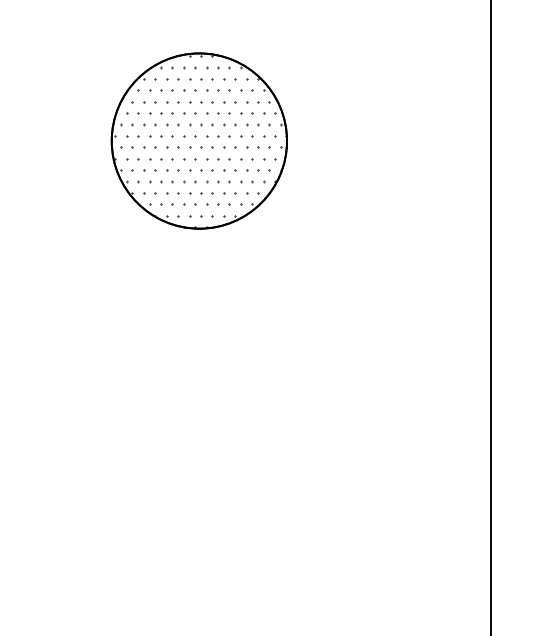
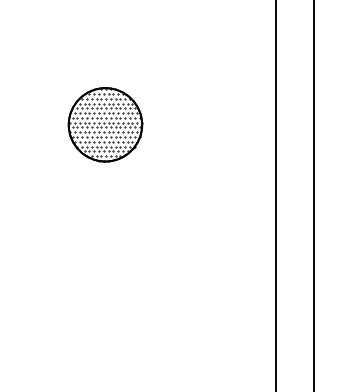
part: (199, 140) -> (105, 124), size x0.71

